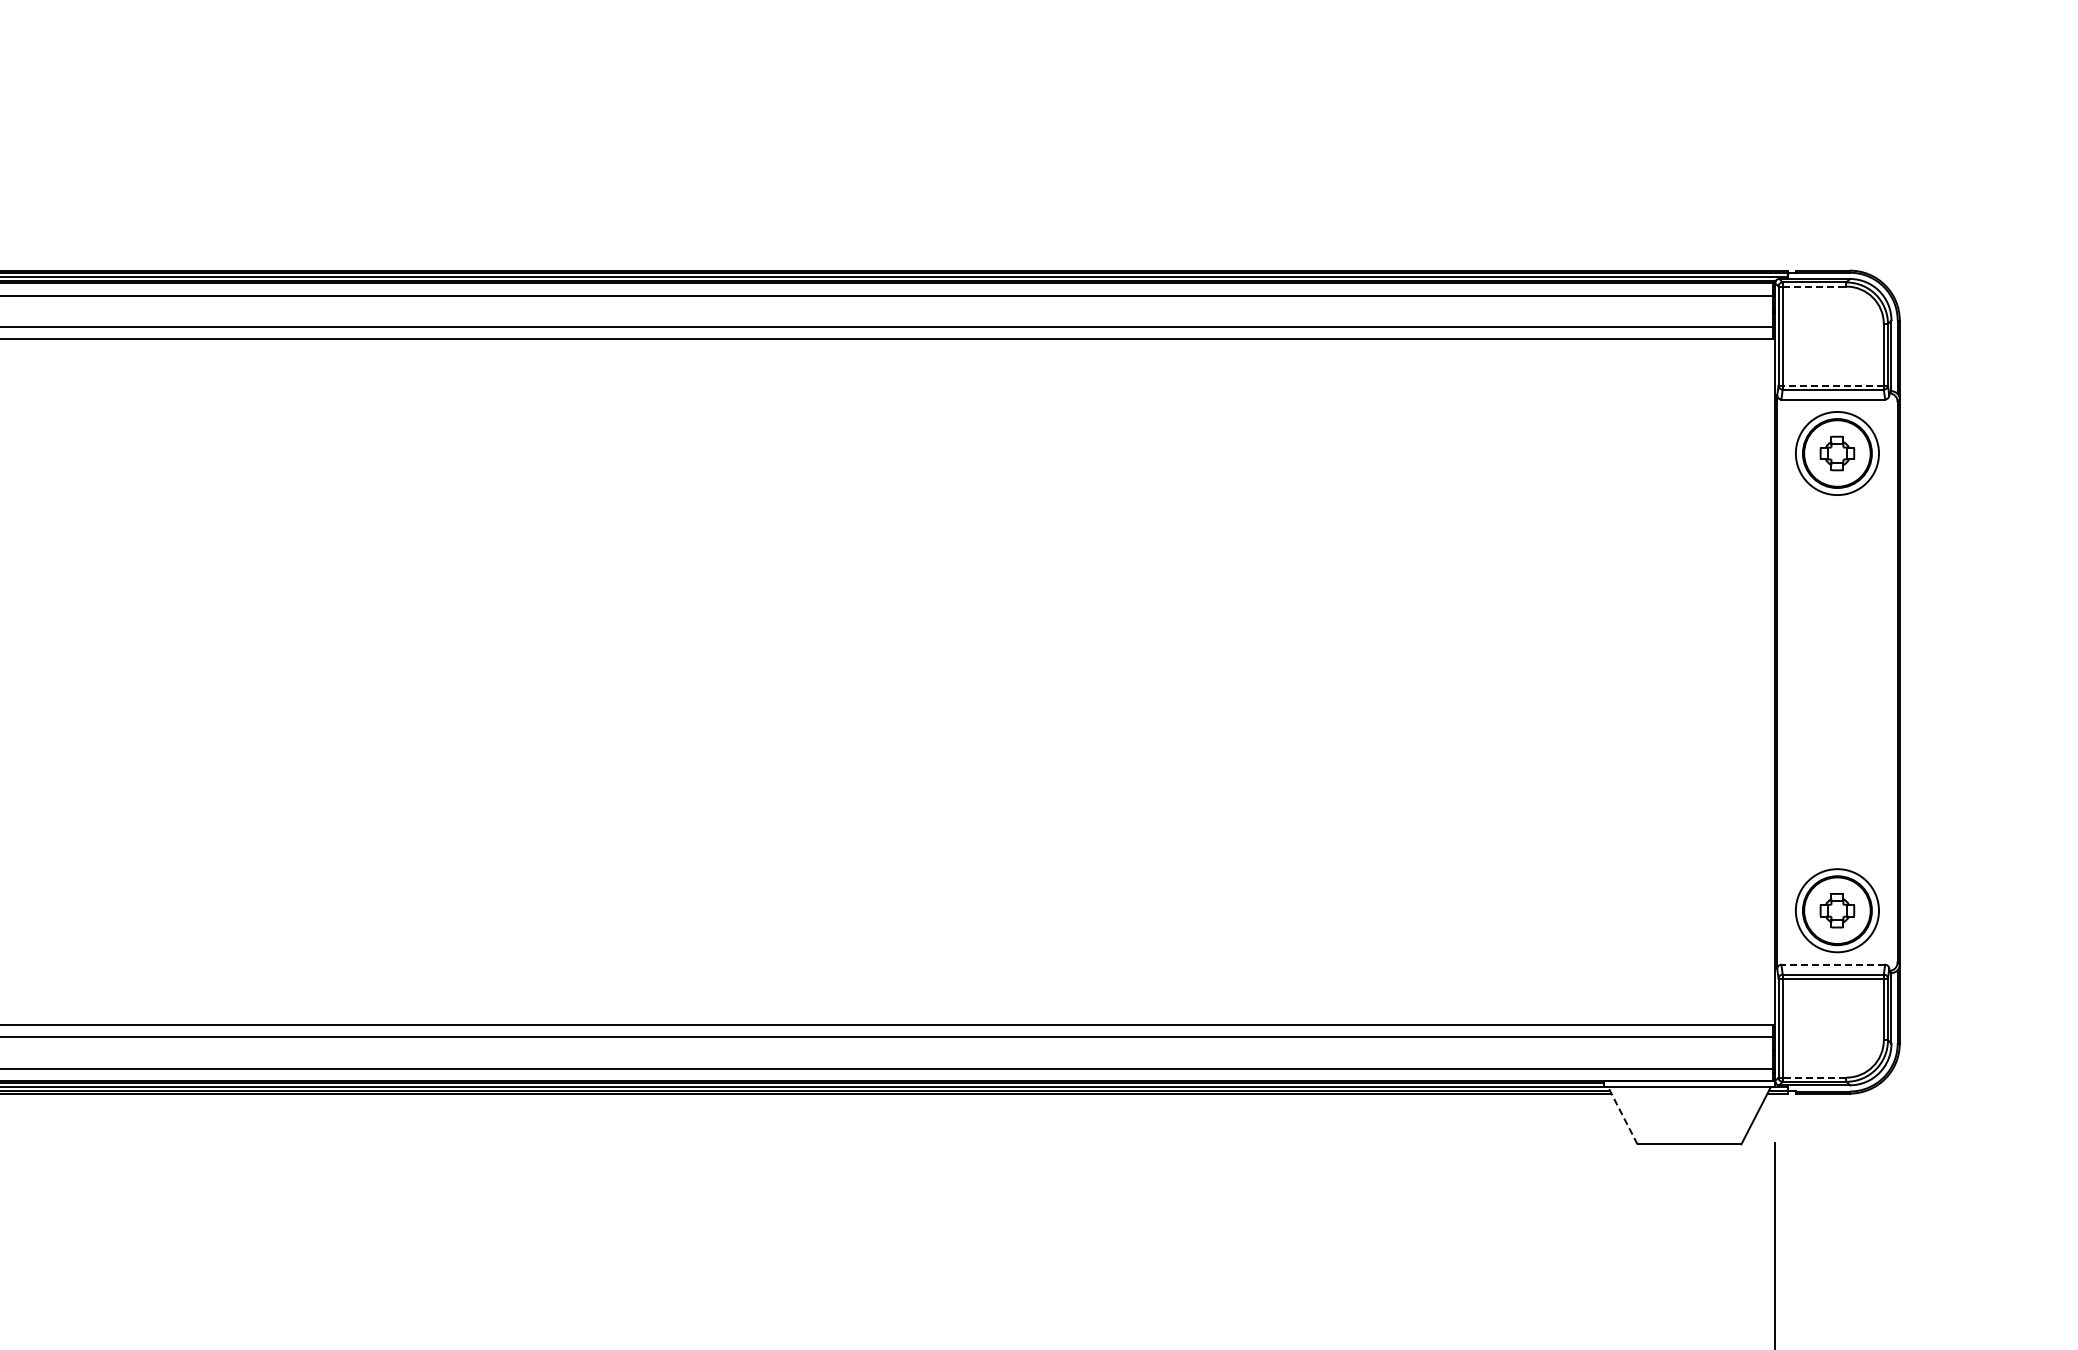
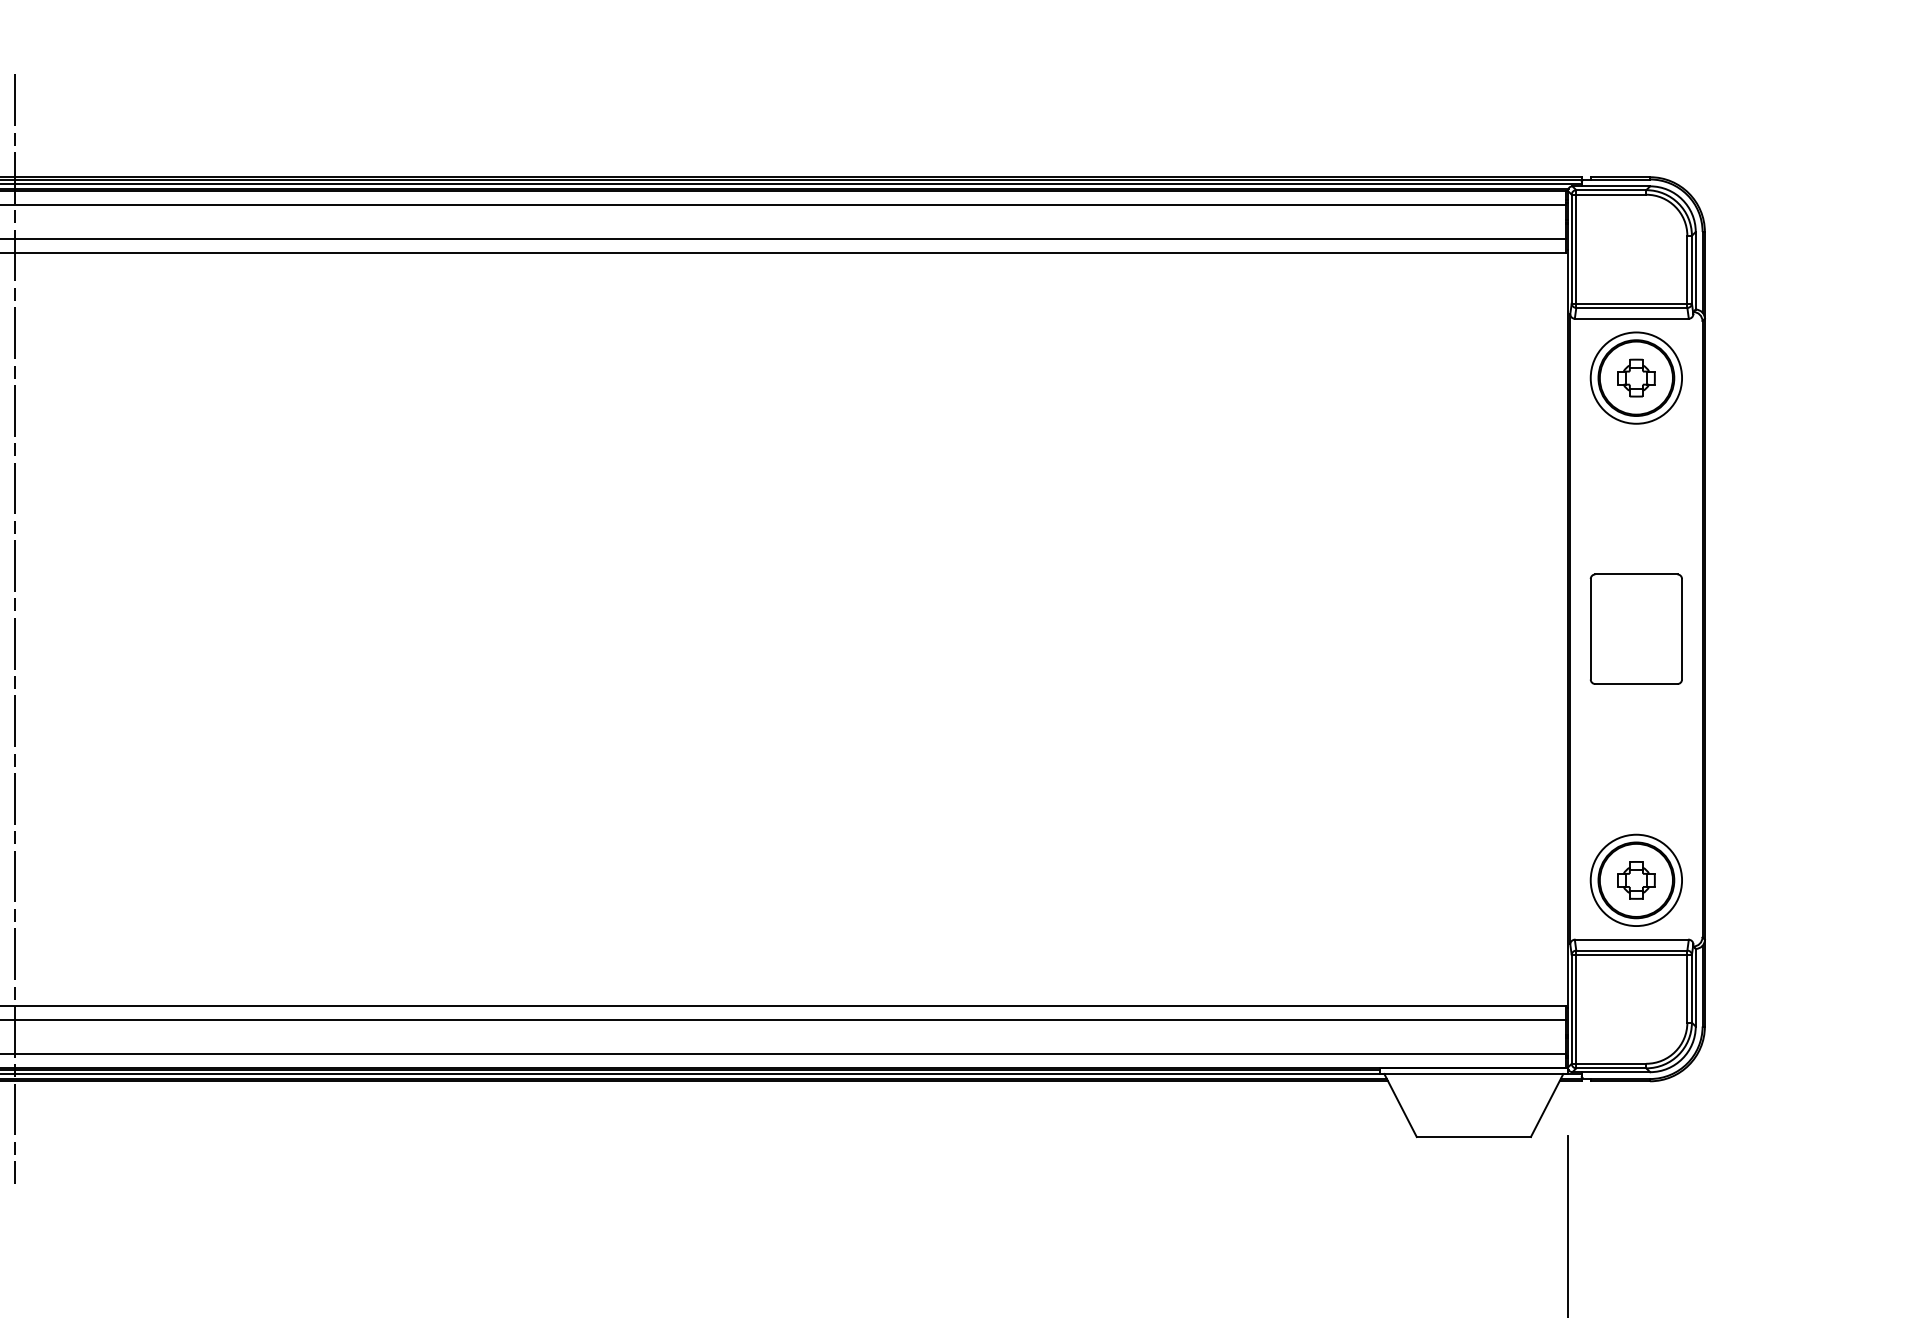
line: (1814, 286) -> (1611, 194), dashed -> solid
line: (1833, 385) -> (1632, 303), dashed -> solid
part: (1837, 681) -> (1636, 628), added
line: (361, 682) -> (14, 629), added
line: (1833, 964) -> (1632, 939), dashed -> solid
line: (1814, 1077) -> (1611, 1063), dashed -> solid
line: (1622, 1115) -> (1400, 1105), dashed -> solid

